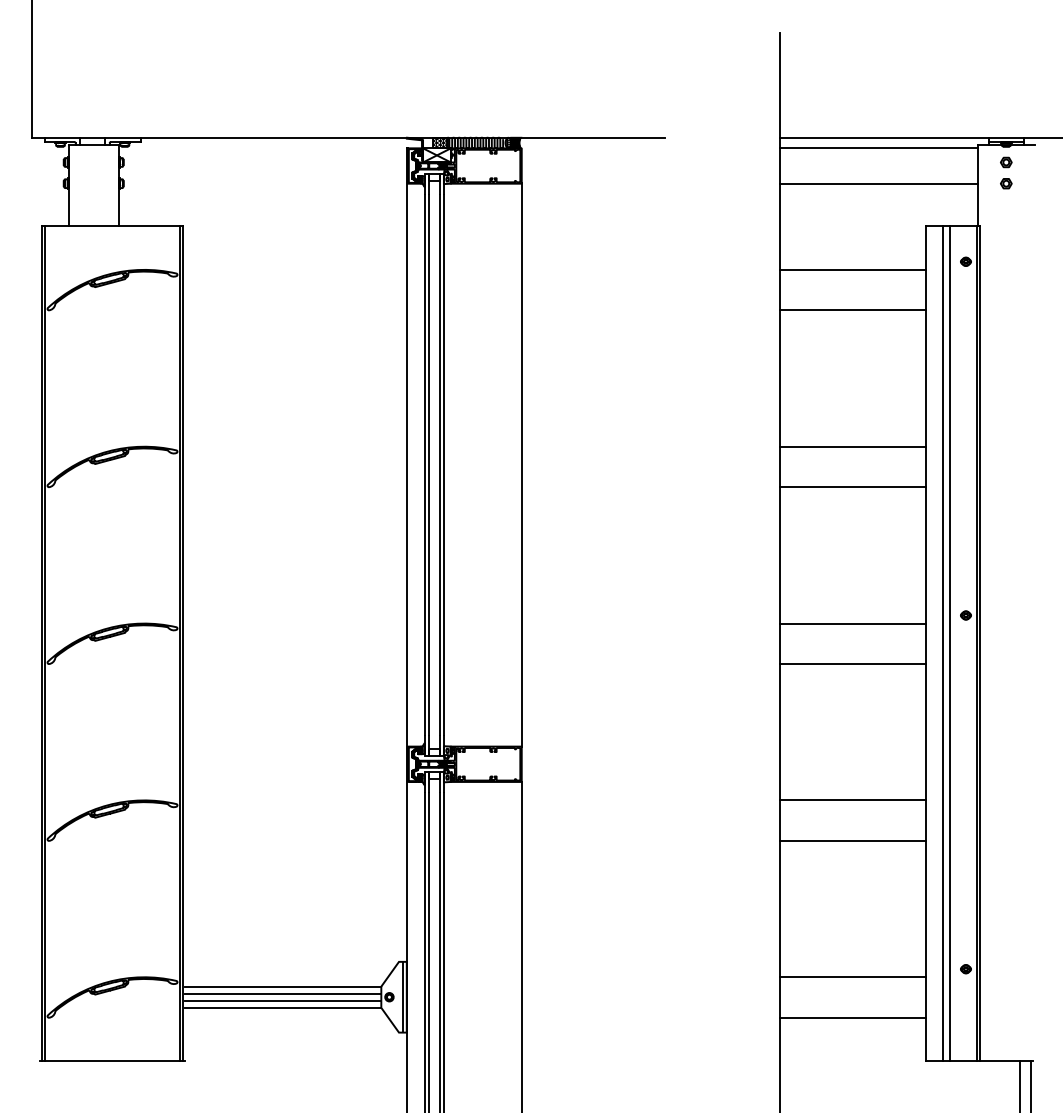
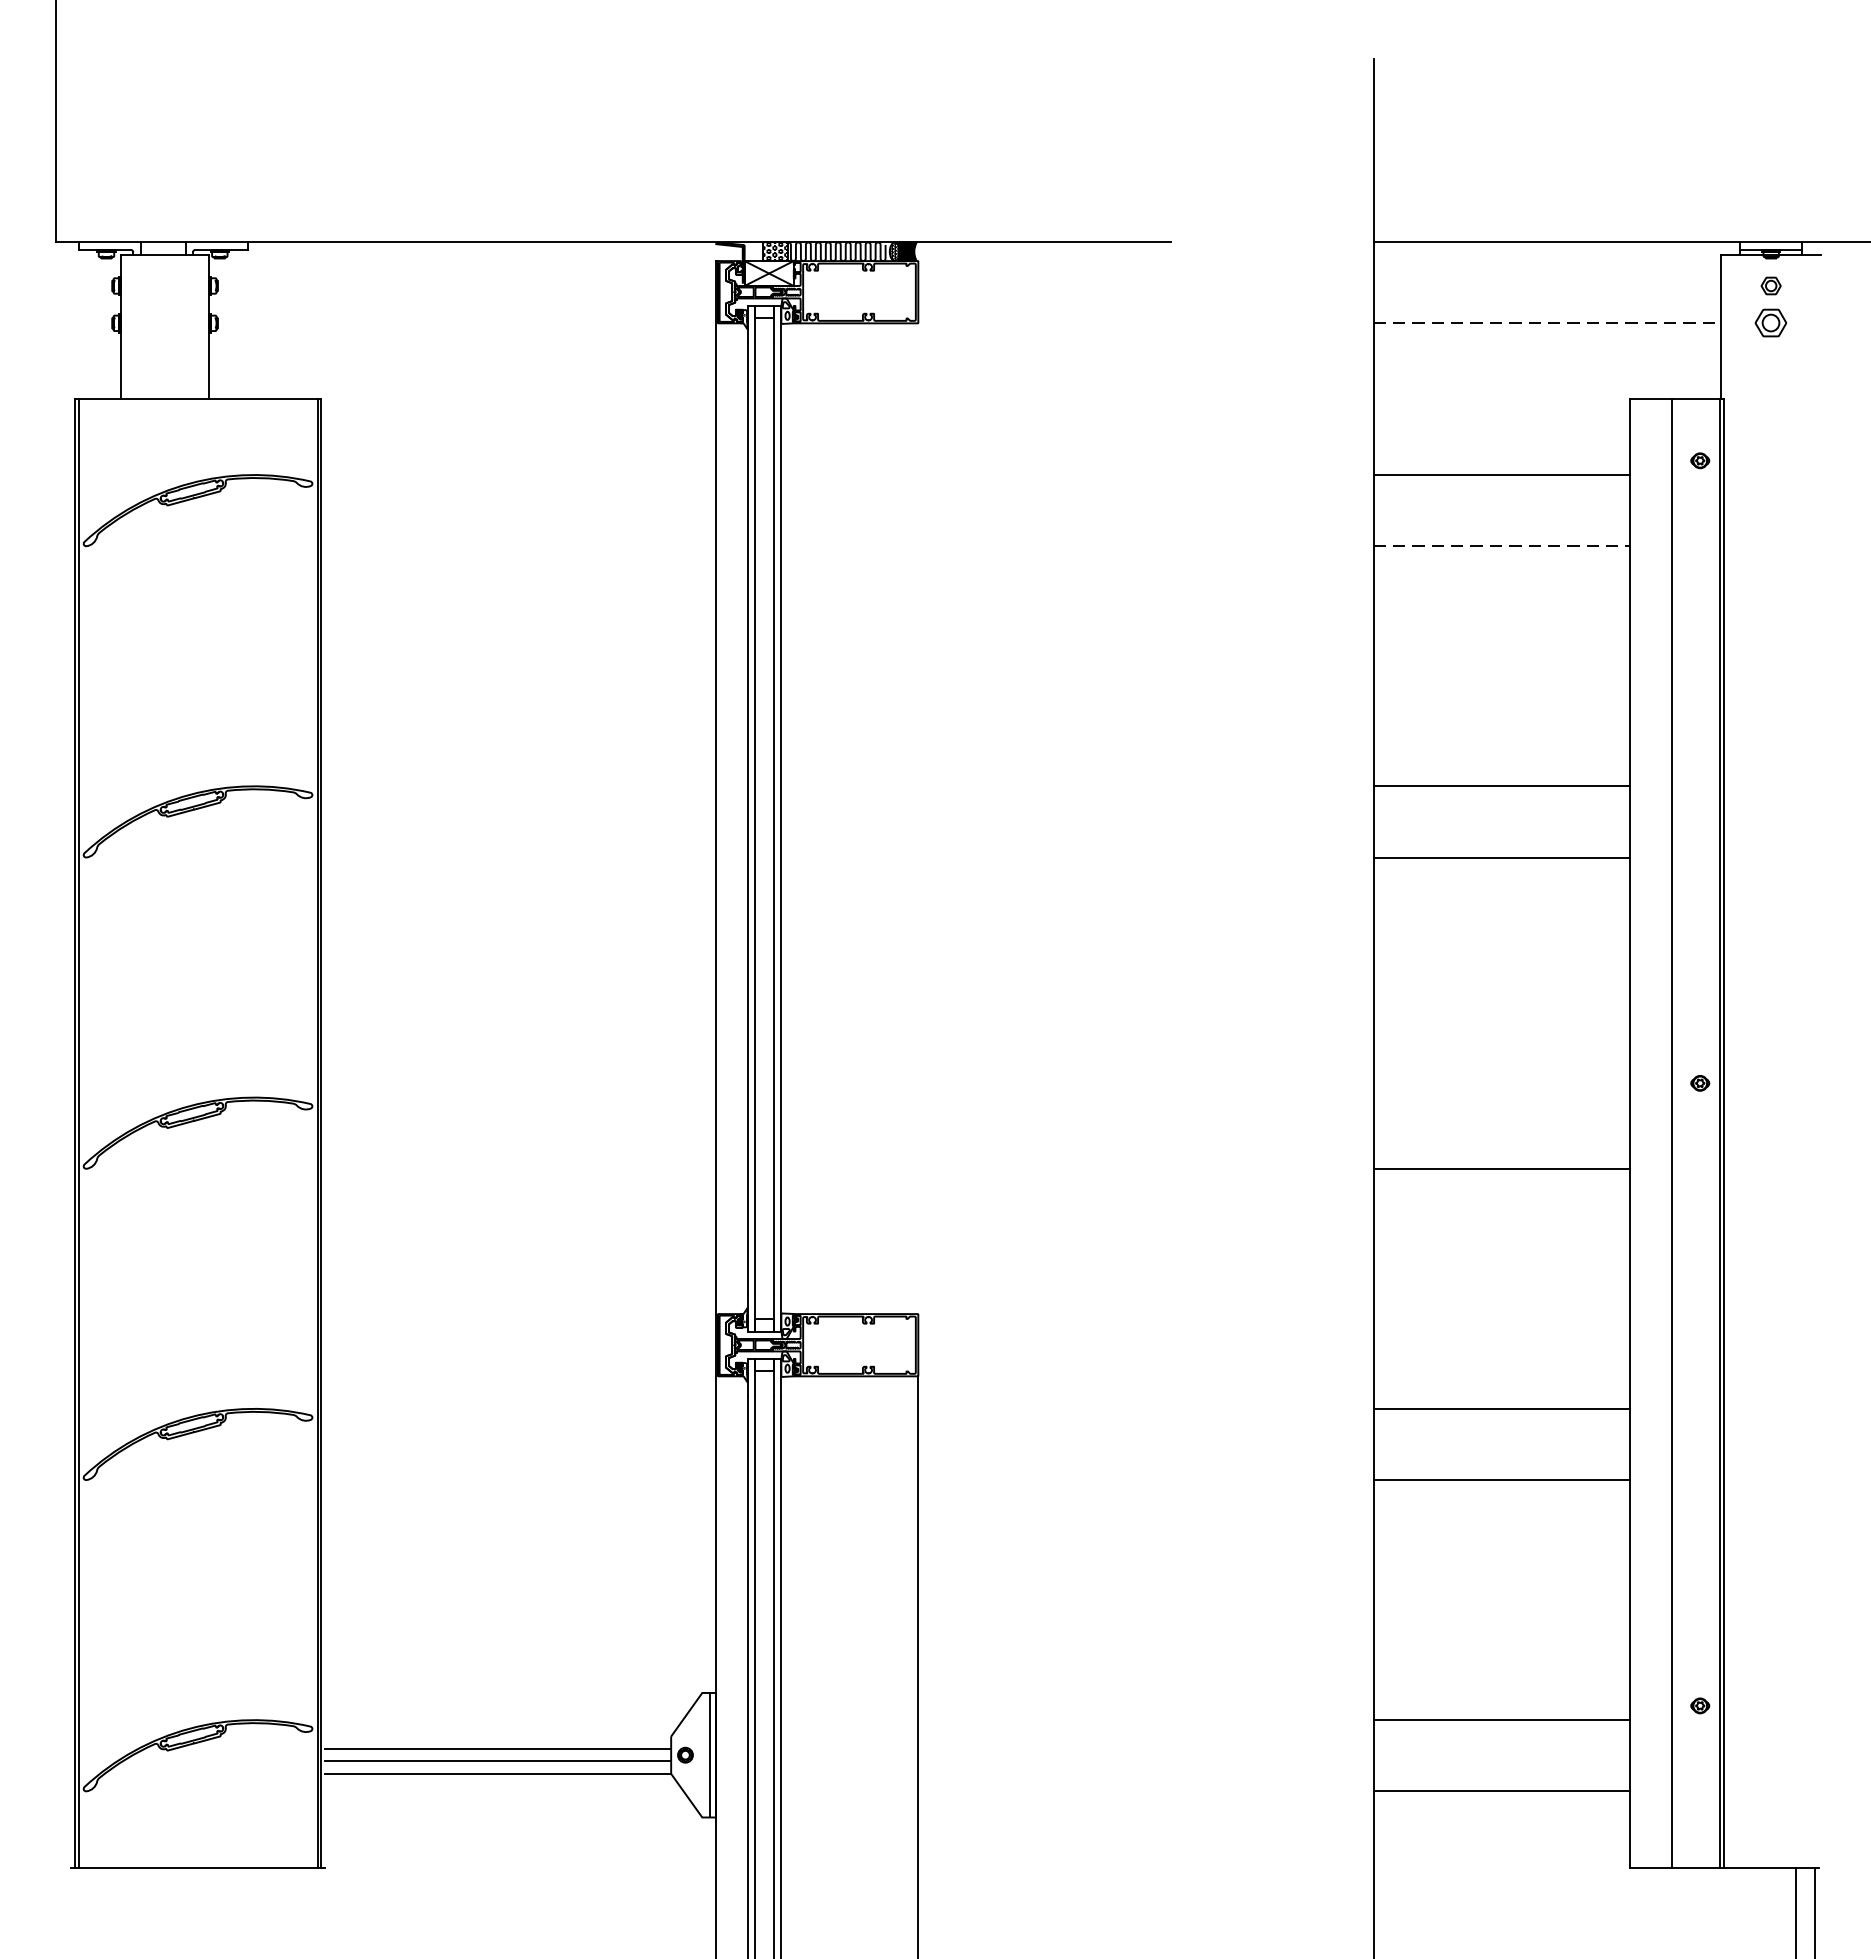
line: (879, 148) -> (1548, 261), removed
line: (879, 183) -> (1548, 322), solid -> dashed
part: (1006, 183) -> (1771, 322), size x1.6
line: (853, 310) -> (1502, 546), solid -> dashed
line: (521, 464) -> (917, 817), removed
line: (853, 623) -> (1502, 1097), removed
line: (942, 643) -> (1658, 1132), removed
line: (282, 986) -> (497, 1736), removed

